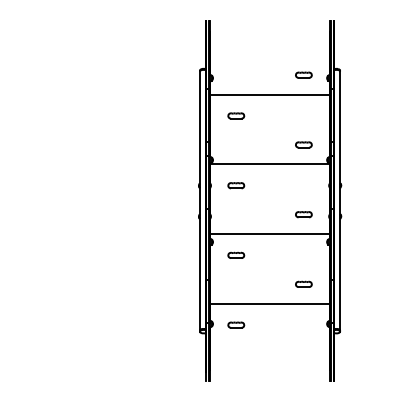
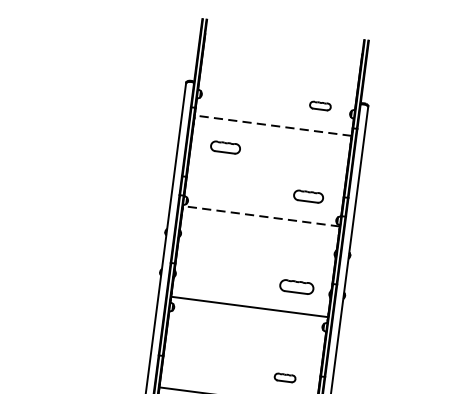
line: (269, 94) -> (272, 125), solid -> dashed
part: (236, 115) -> (226, 147), size x1.4
part: (303, 144) -> (308, 196), size x1.4
line: (269, 164) -> (260, 216), solid -> dashed
part: (236, 185) -> (214, 237), removed
part: (303, 214) -> (296, 286), size x1.6
part: (236, 254) -> (202, 327), removed

